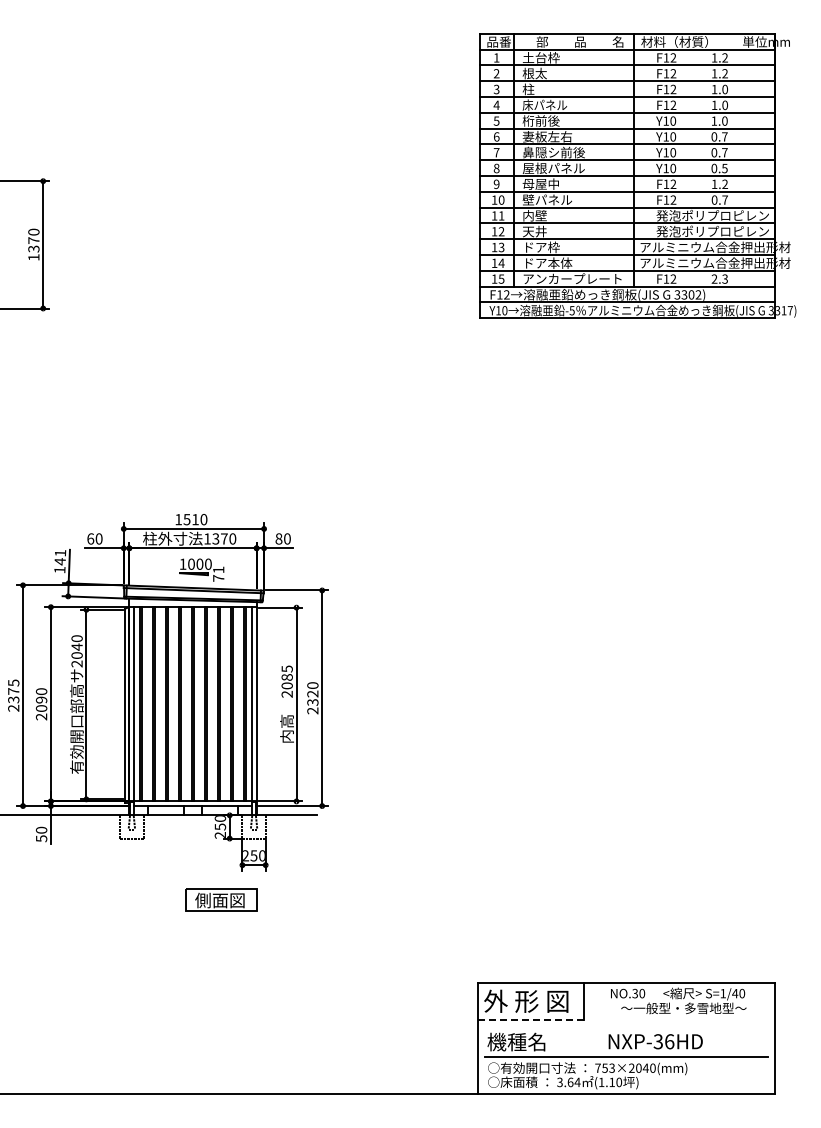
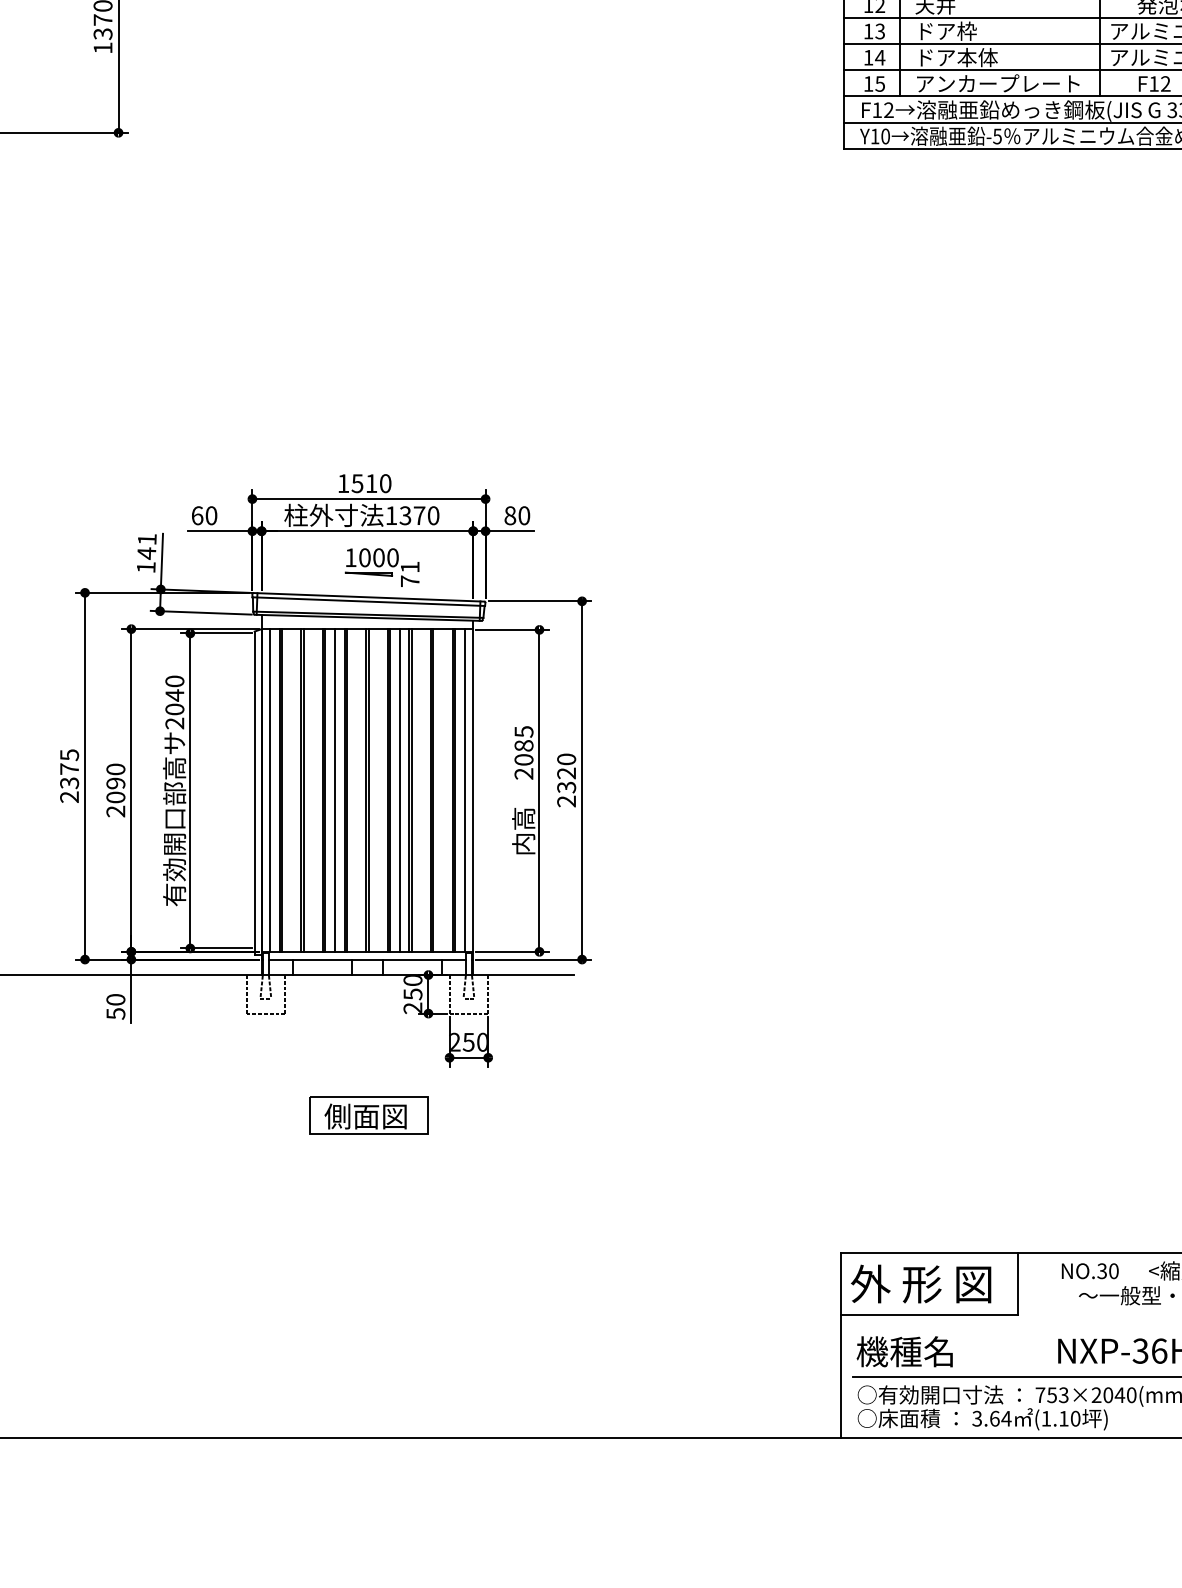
line: (173, 704) -> (335, 790), added
line: (212, 704) -> (399, 790), added
part: (221, 899) -> (368, 1114), moved
line: (531, 1019) -> (929, 1314), dashed -> solid

